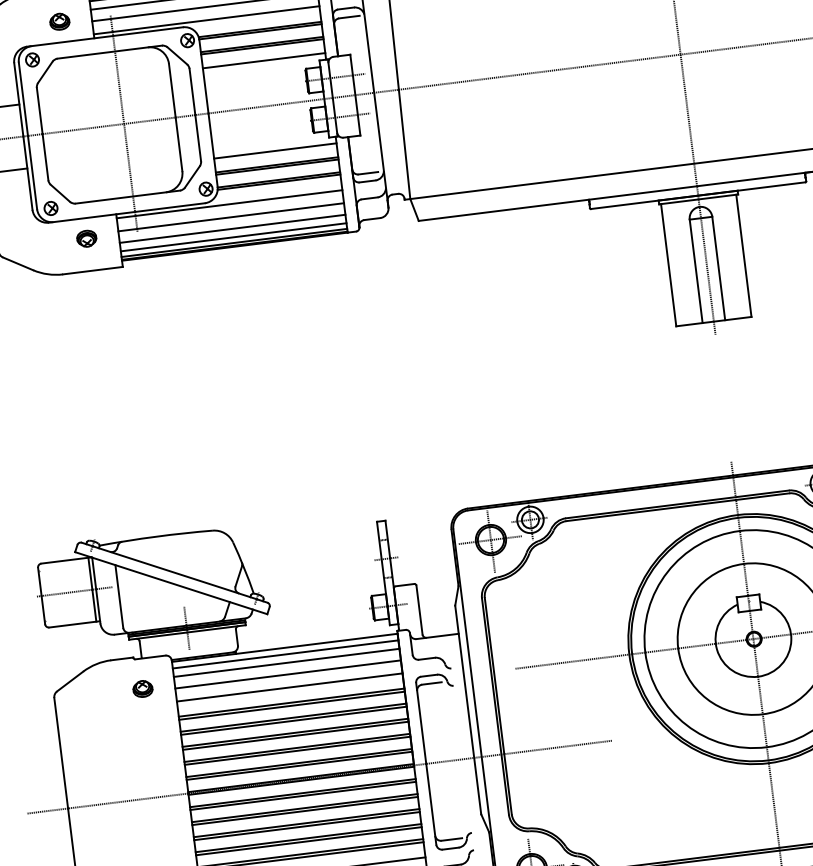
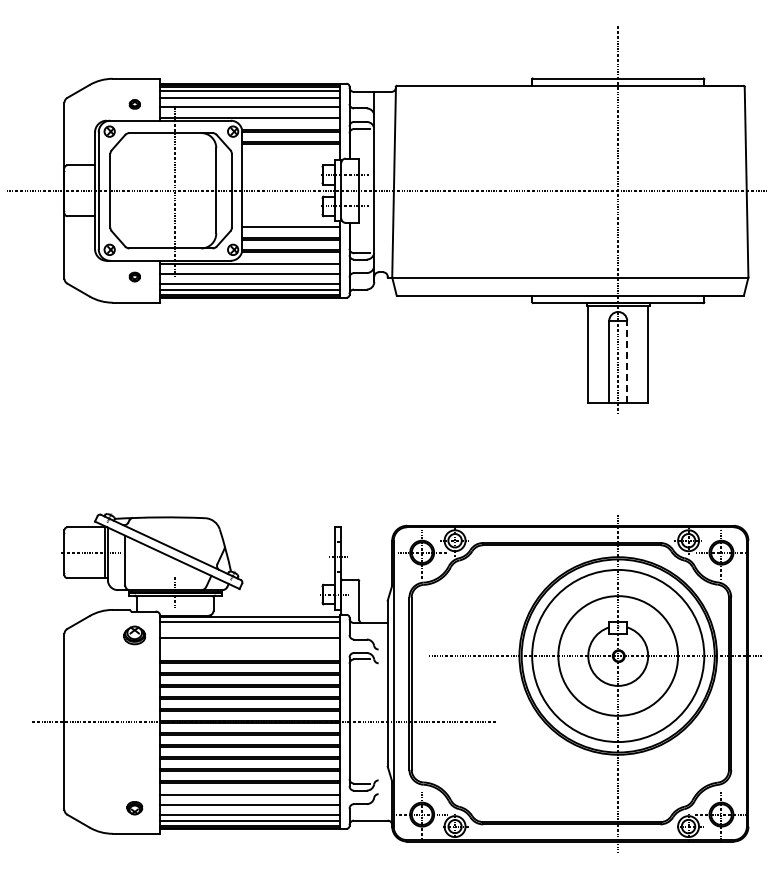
part: (59, 21) -> (134, 104), size x0.7
line: (263, 60) -> (290, 154), removed
part: (86, 238) -> (134, 276), size x0.7
line: (719, 267) -> (627, 361), solid -> dashed
line: (286, 663) -> (249, 629), removed
line: (289, 687) -> (249, 648), removed
part: (142, 689) -> (134, 635), size x1.4

